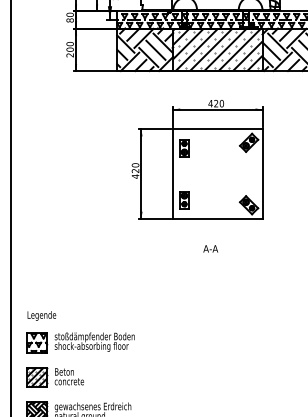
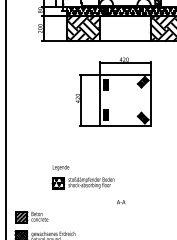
hatch: (216, 49) -> (124, 28), removed
text: (211, 249) -> (121, 202), moved
part: (79, 332) -> (82, 177), moved

